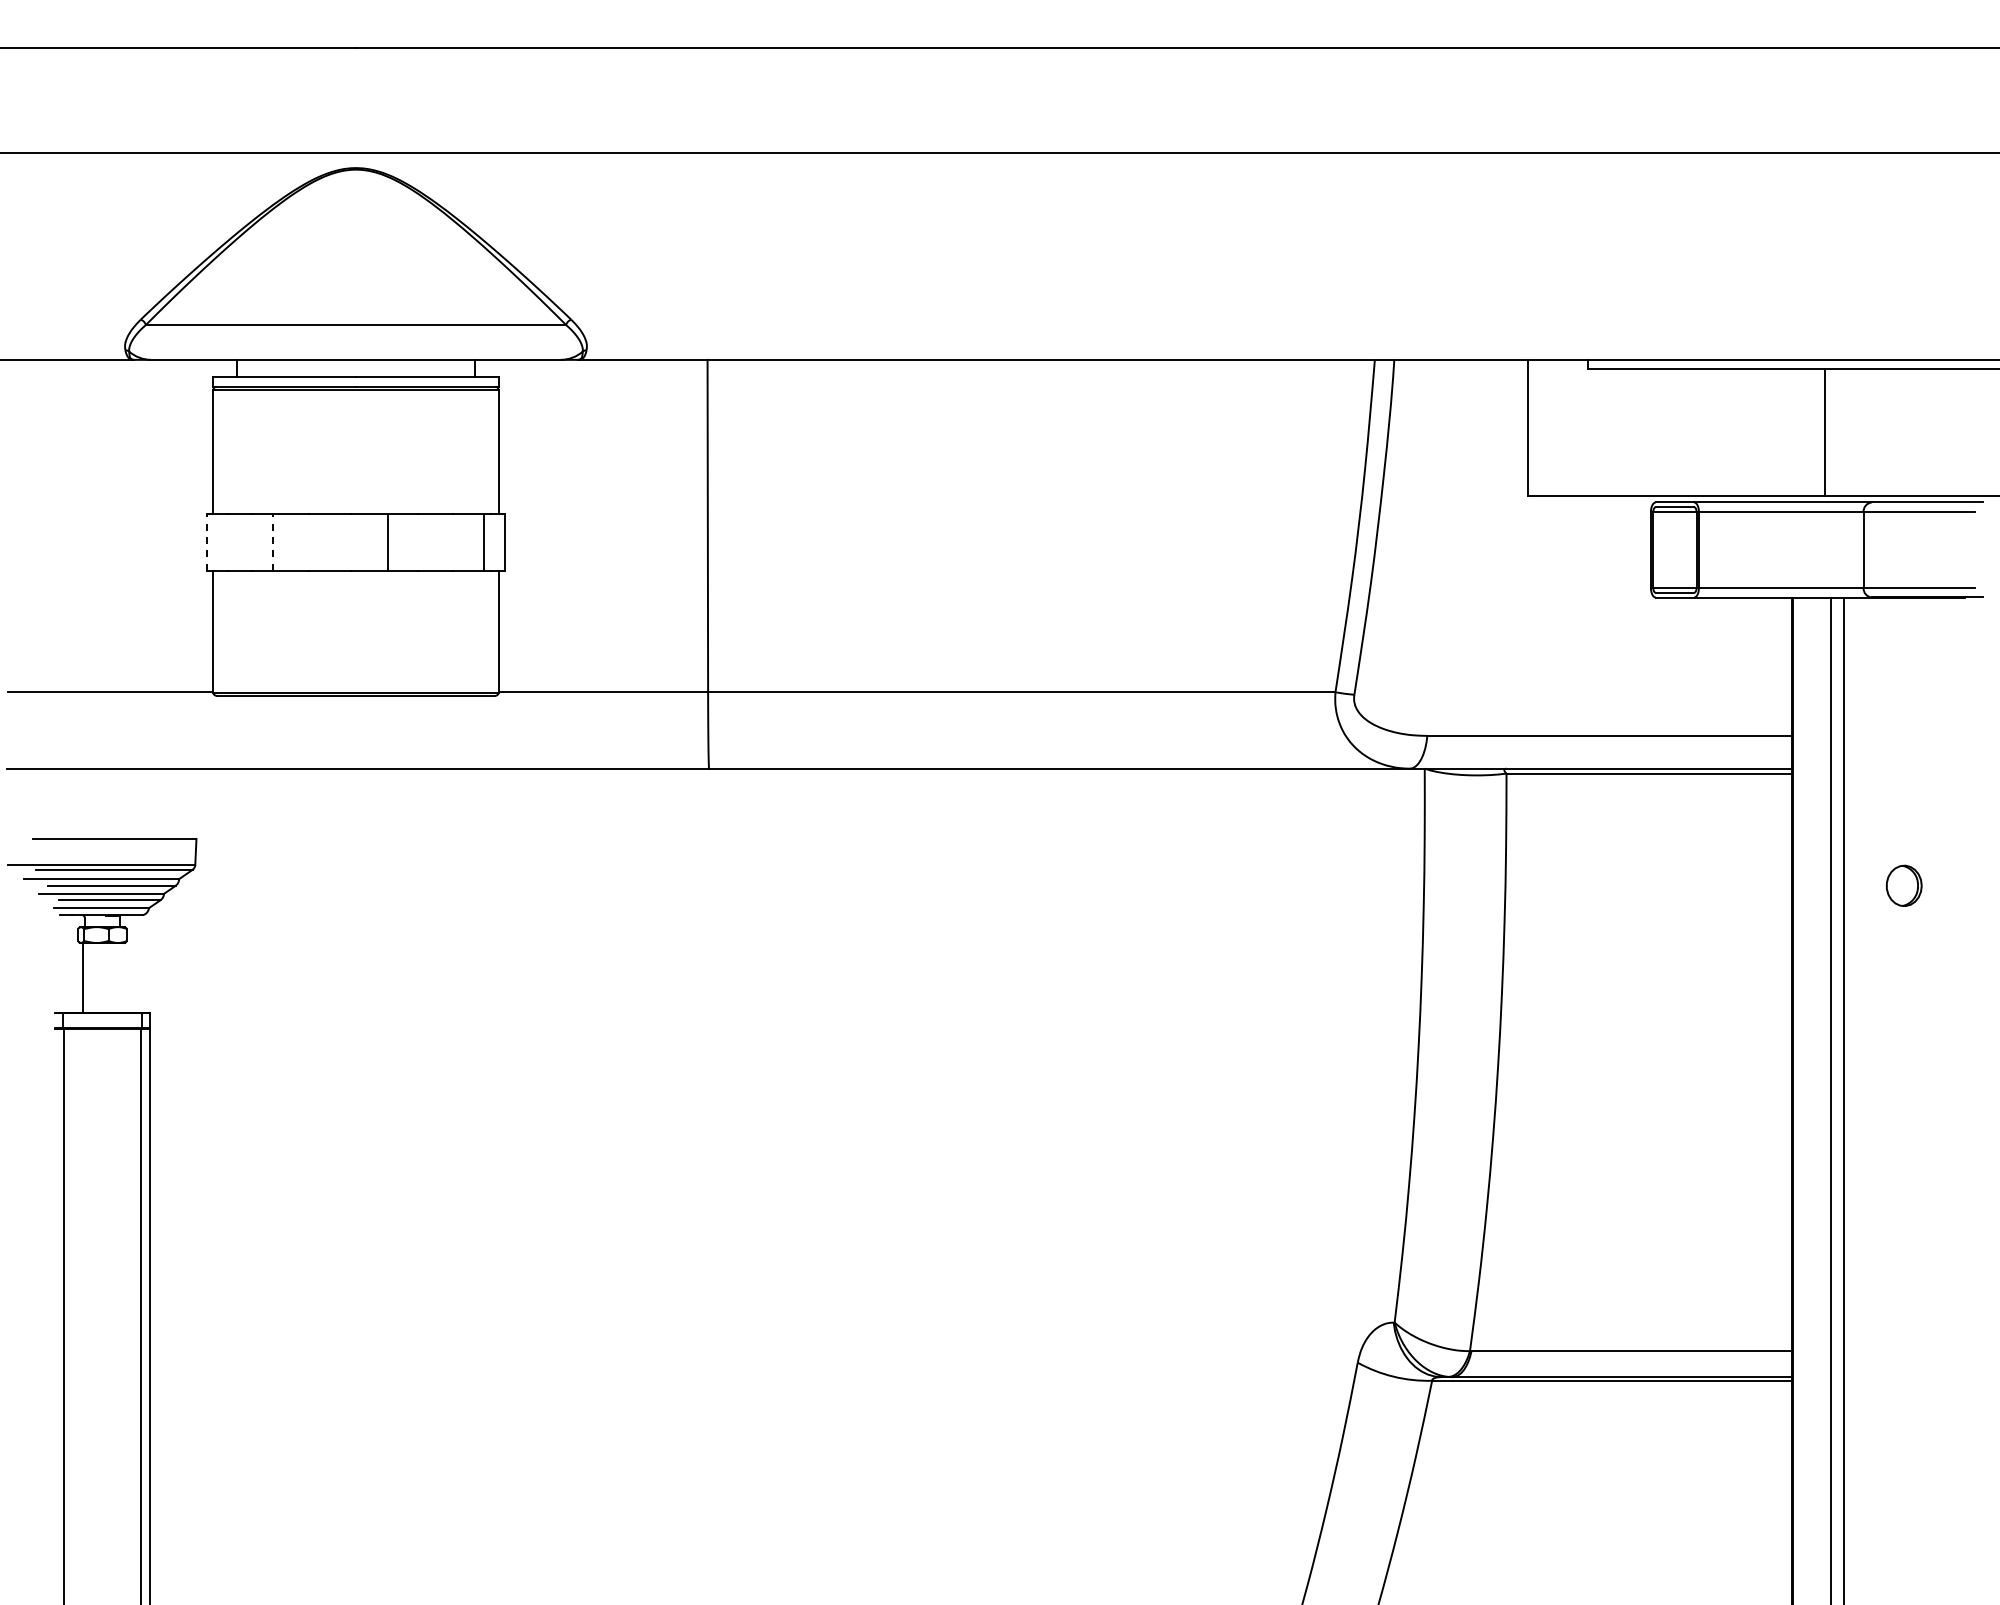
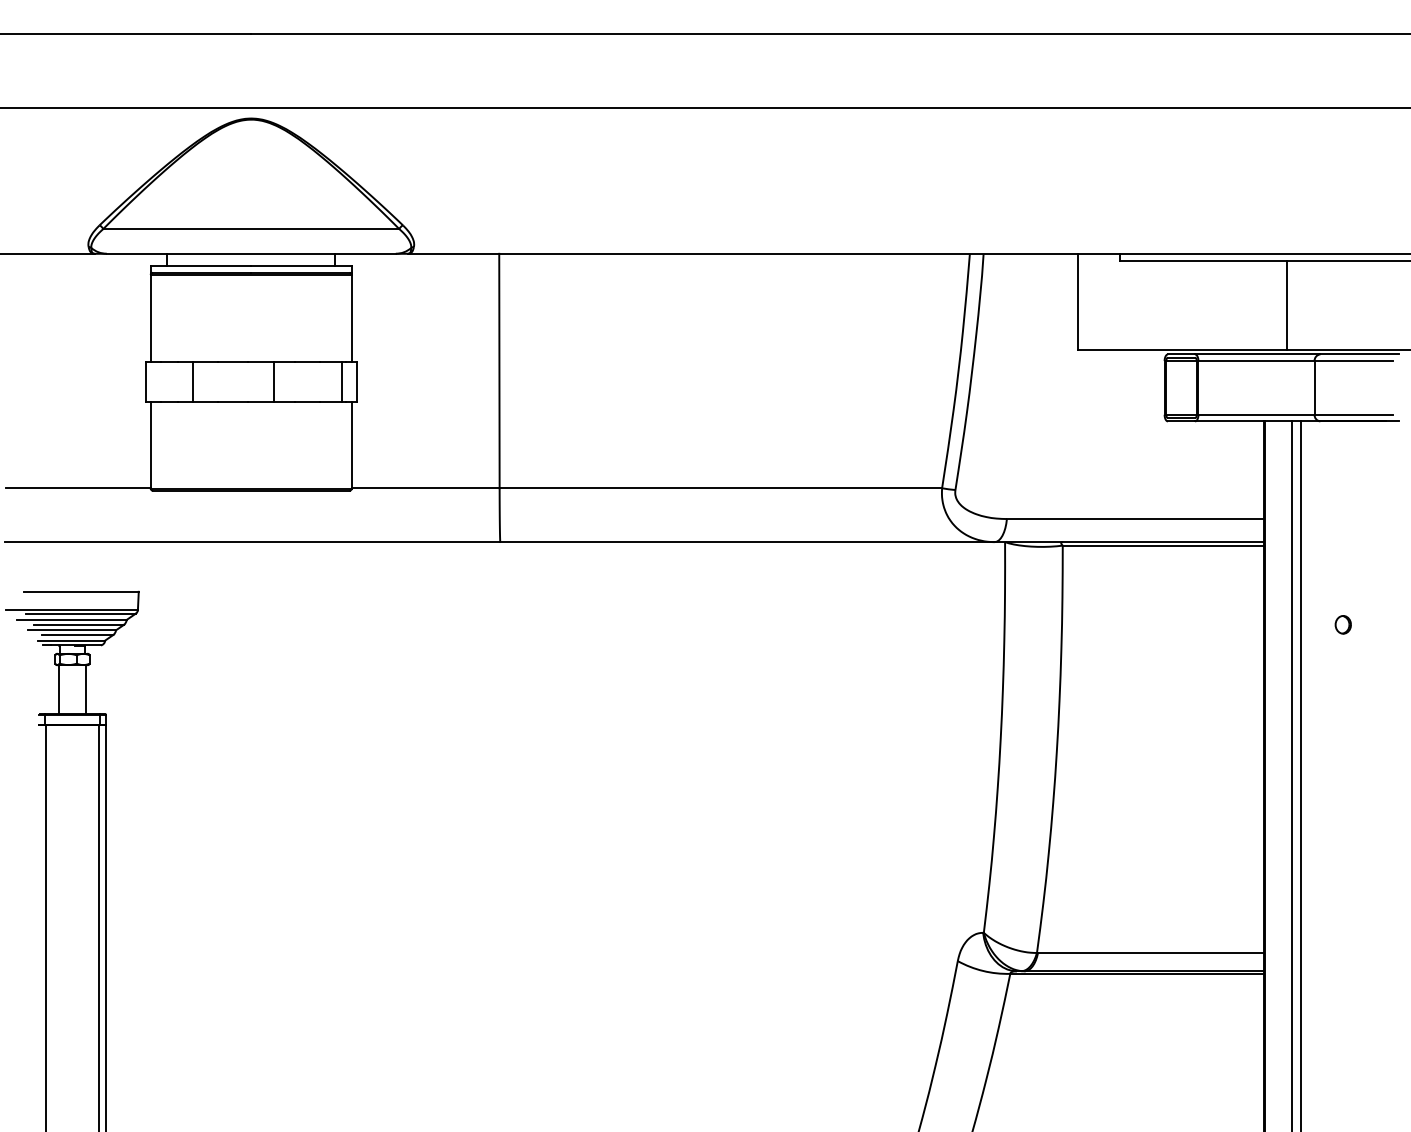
line: (206, 542) -> (145, 382), dashed -> solid
line: (272, 542) -> (192, 382), dashed -> solid
part: (1904, 885) -> (1343, 624), size x0.62
line: (121, 977) -> (85, 689), added

